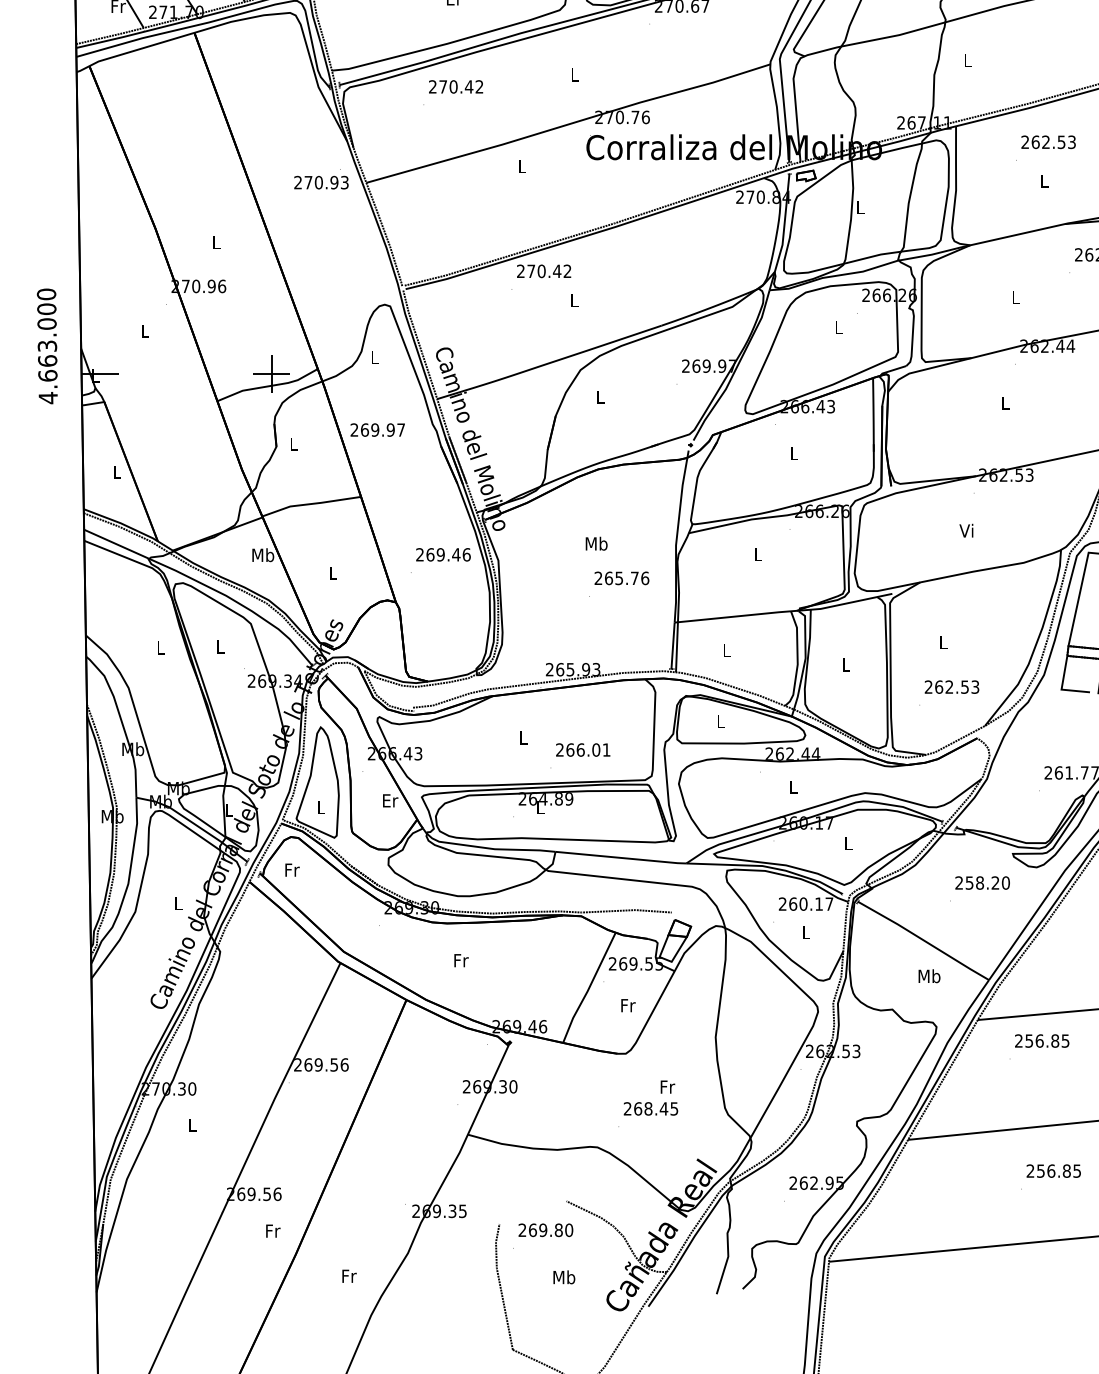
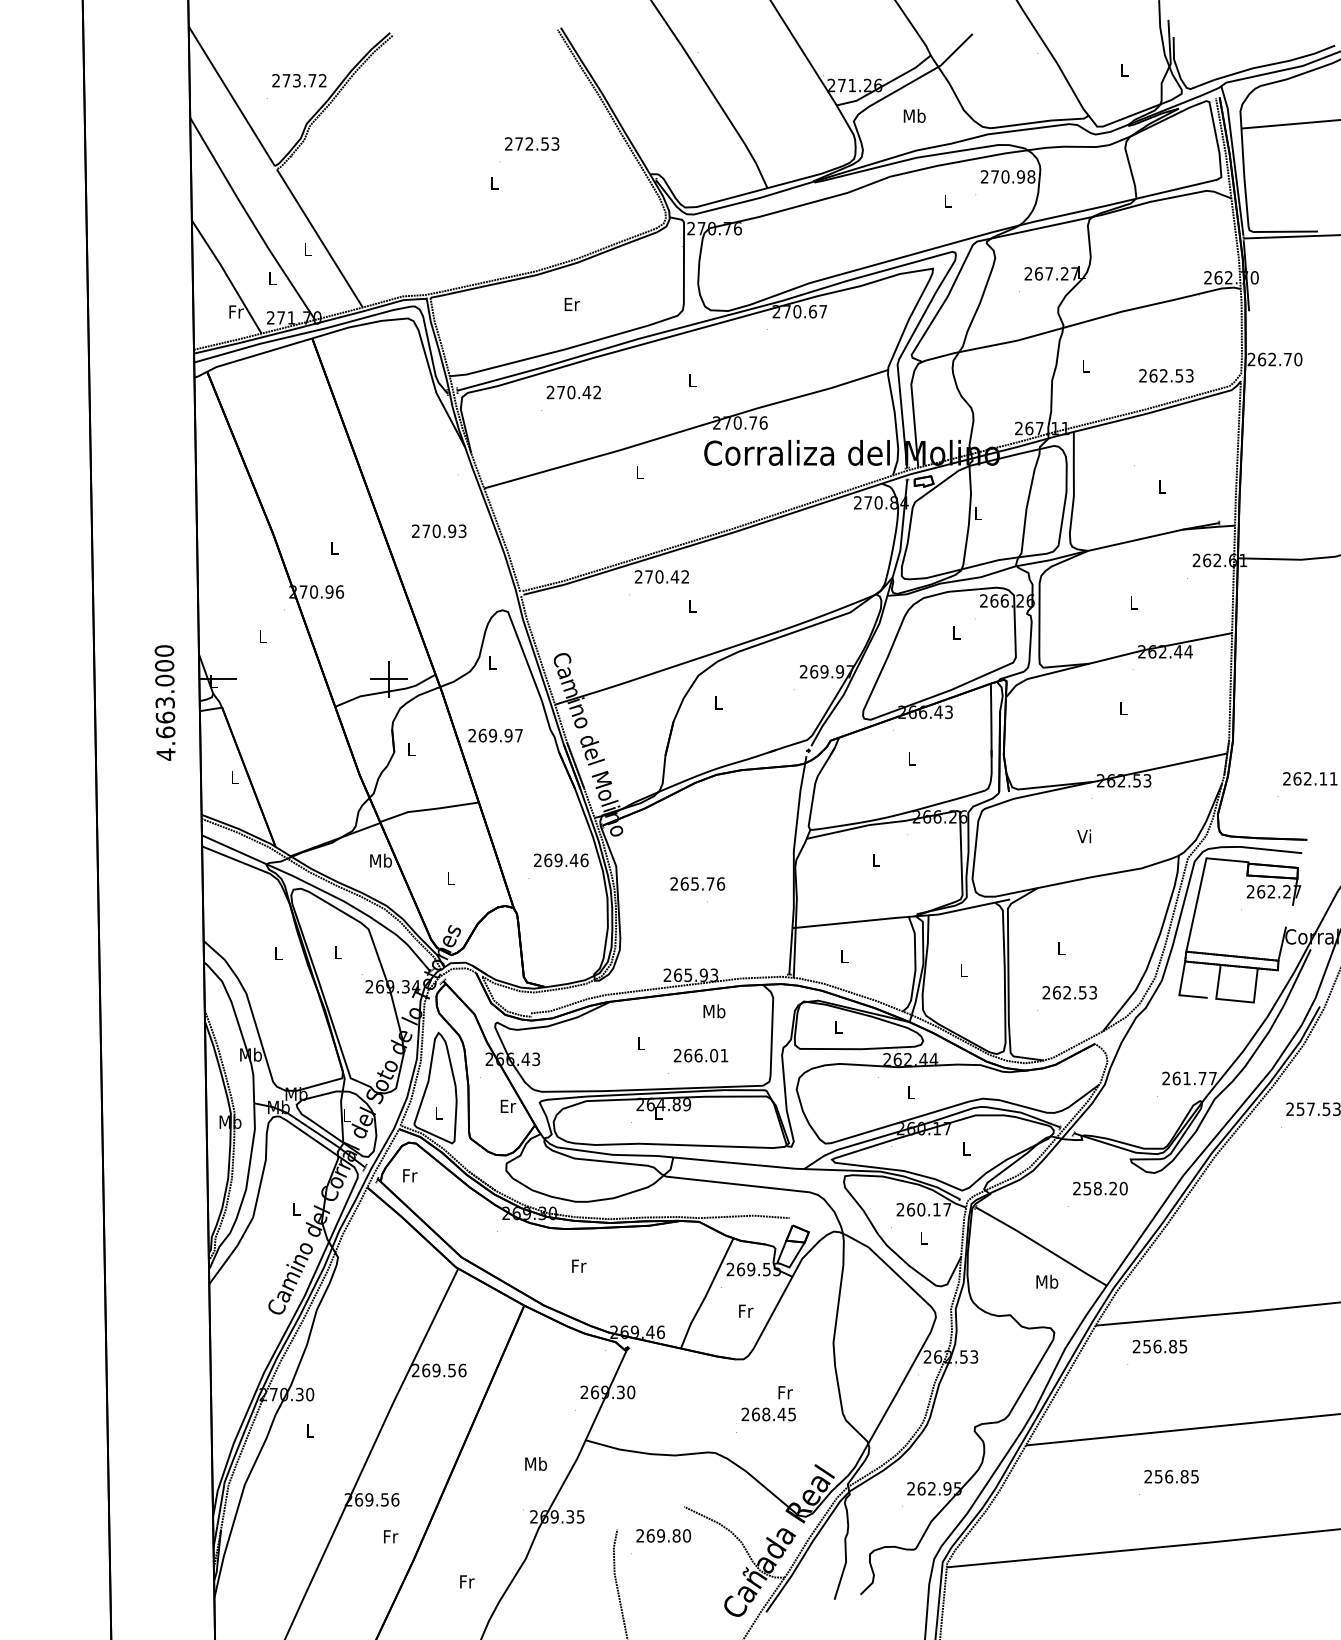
text: (1048, 141) -> (1166, 375), moved
text: (321, 182) -> (439, 531), moved
text: (46, 345) -> (164, 702), moved
text: (596, 543) -> (714, 1011), moved
text: (621, 577) -> (697, 883), moved
text: (564, 1276) -> (536, 1463), moved

